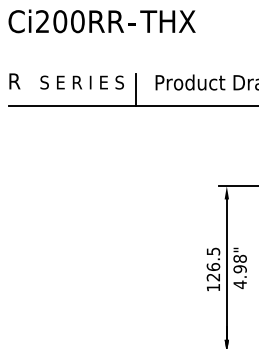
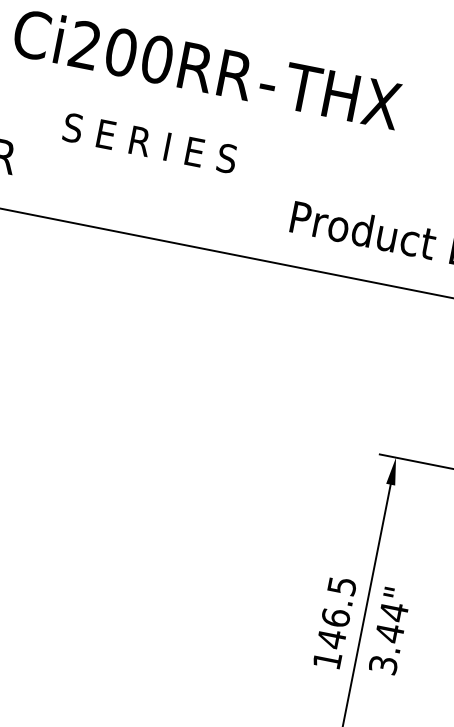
text: (81, 82) -> (148, 142), moved
line: (136, 89) -> (250, 222), removed
text: (239, 271) -> (387, 637), 4.98" -> 3.44"
text: (212, 277) -> (329, 638), 126.5 -> 146.5

